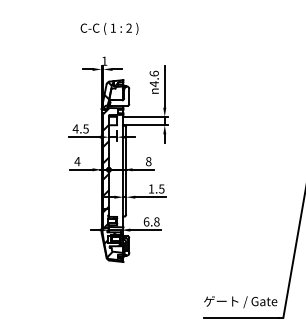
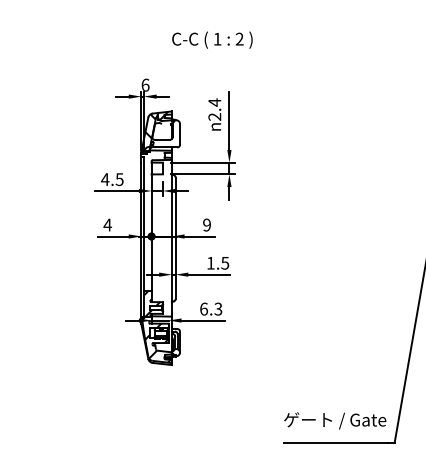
text: (109, 28) -> (212, 39), moved
text: (104, 60) -> (145, 84), 1 -> 6
text: (153, 79) -> (213, 110), 4.6 -> 2.4
hatch: (111, 158) -> (155, 220), removed
text: (148, 161) -> (206, 224), 8 -> 9
text: (156, 221) -> (217, 308), 6.8 -> 6.3

